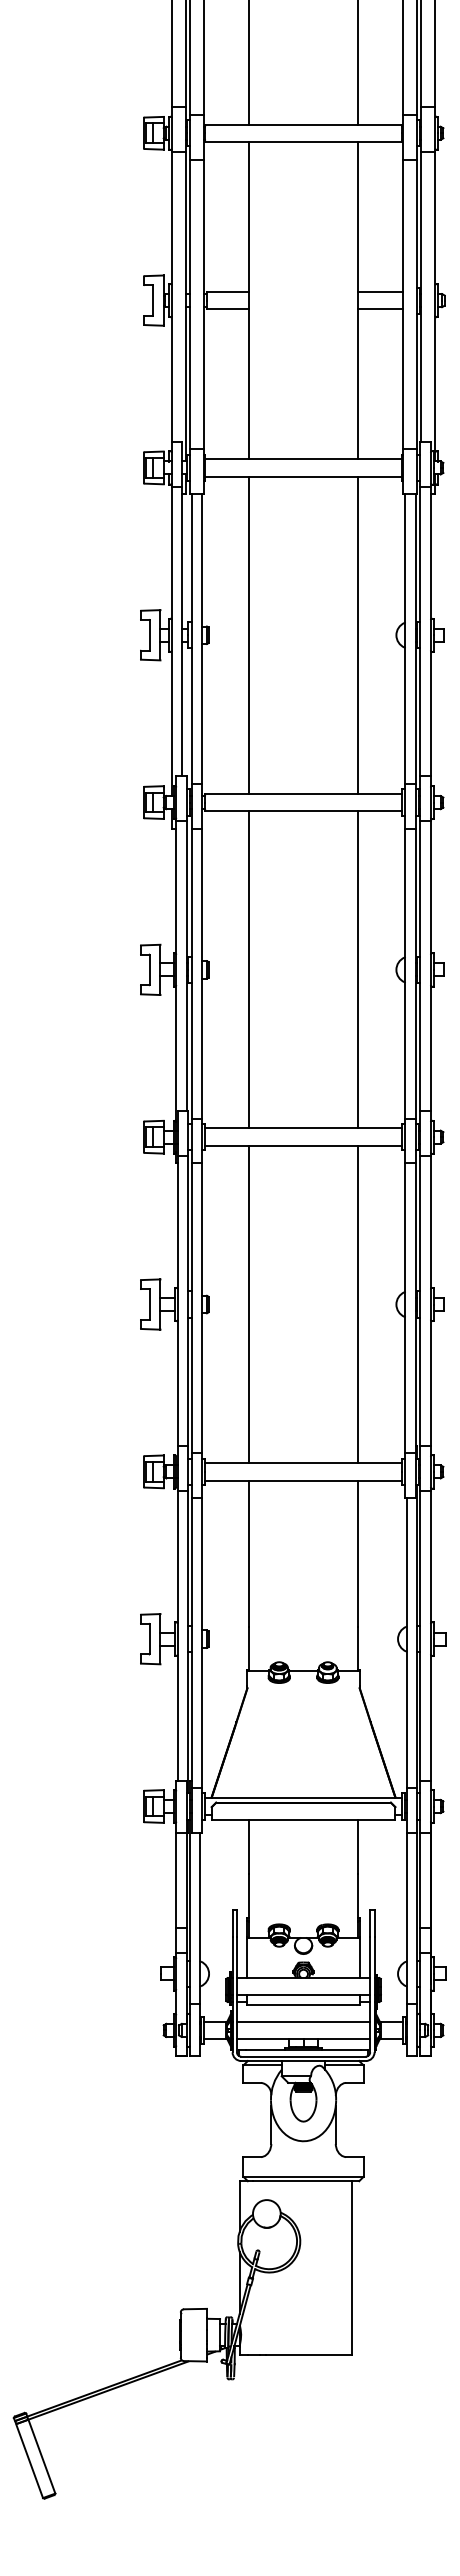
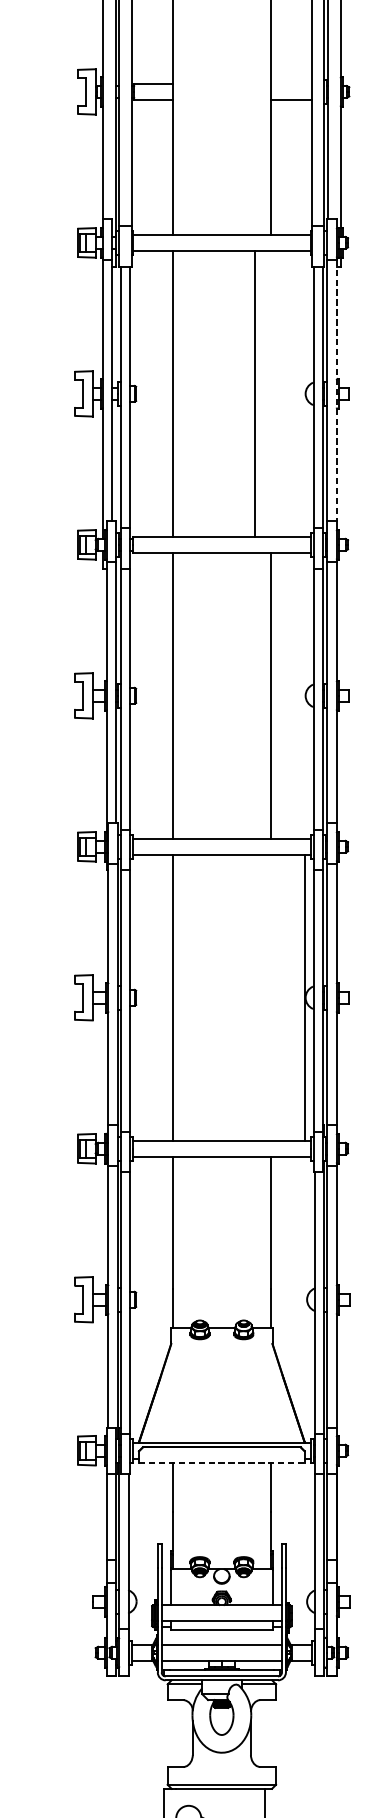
line: (380, 291) -> (291, 83), removed
line: (430, 631) -> (336, 390), solid -> dashed
line: (358, 634) -> (255, 393), moved
line: (358, 1304) -> (304, 997), moved
line: (303, 1819) -> (221, 1462), solid -> dashed

